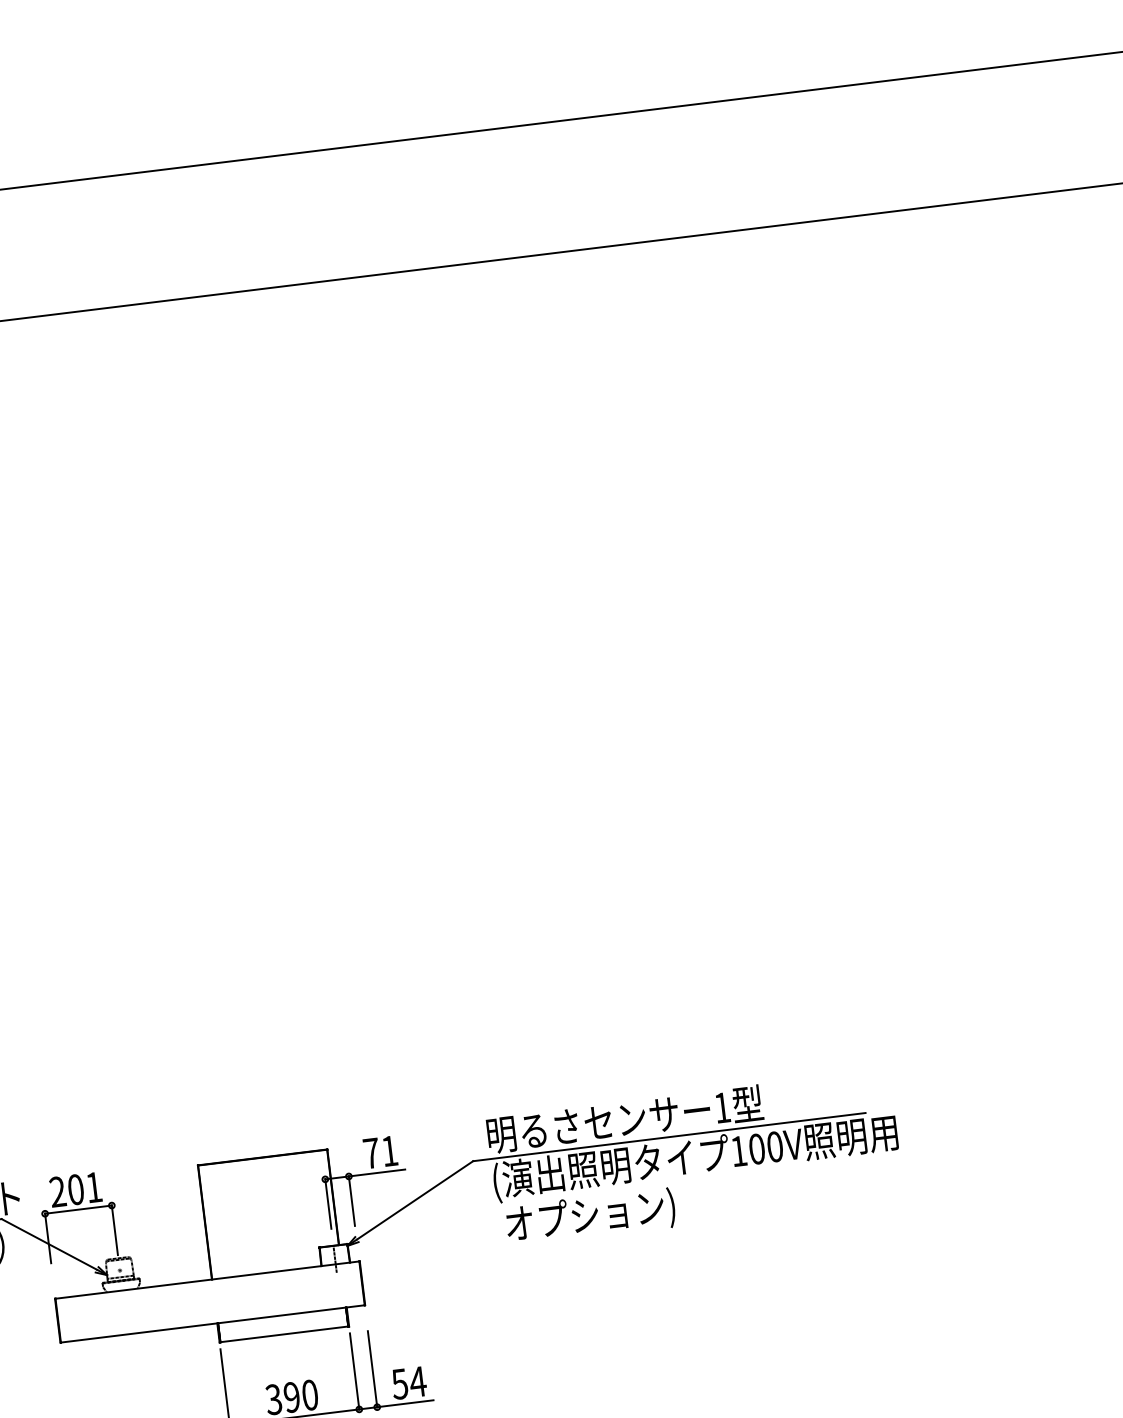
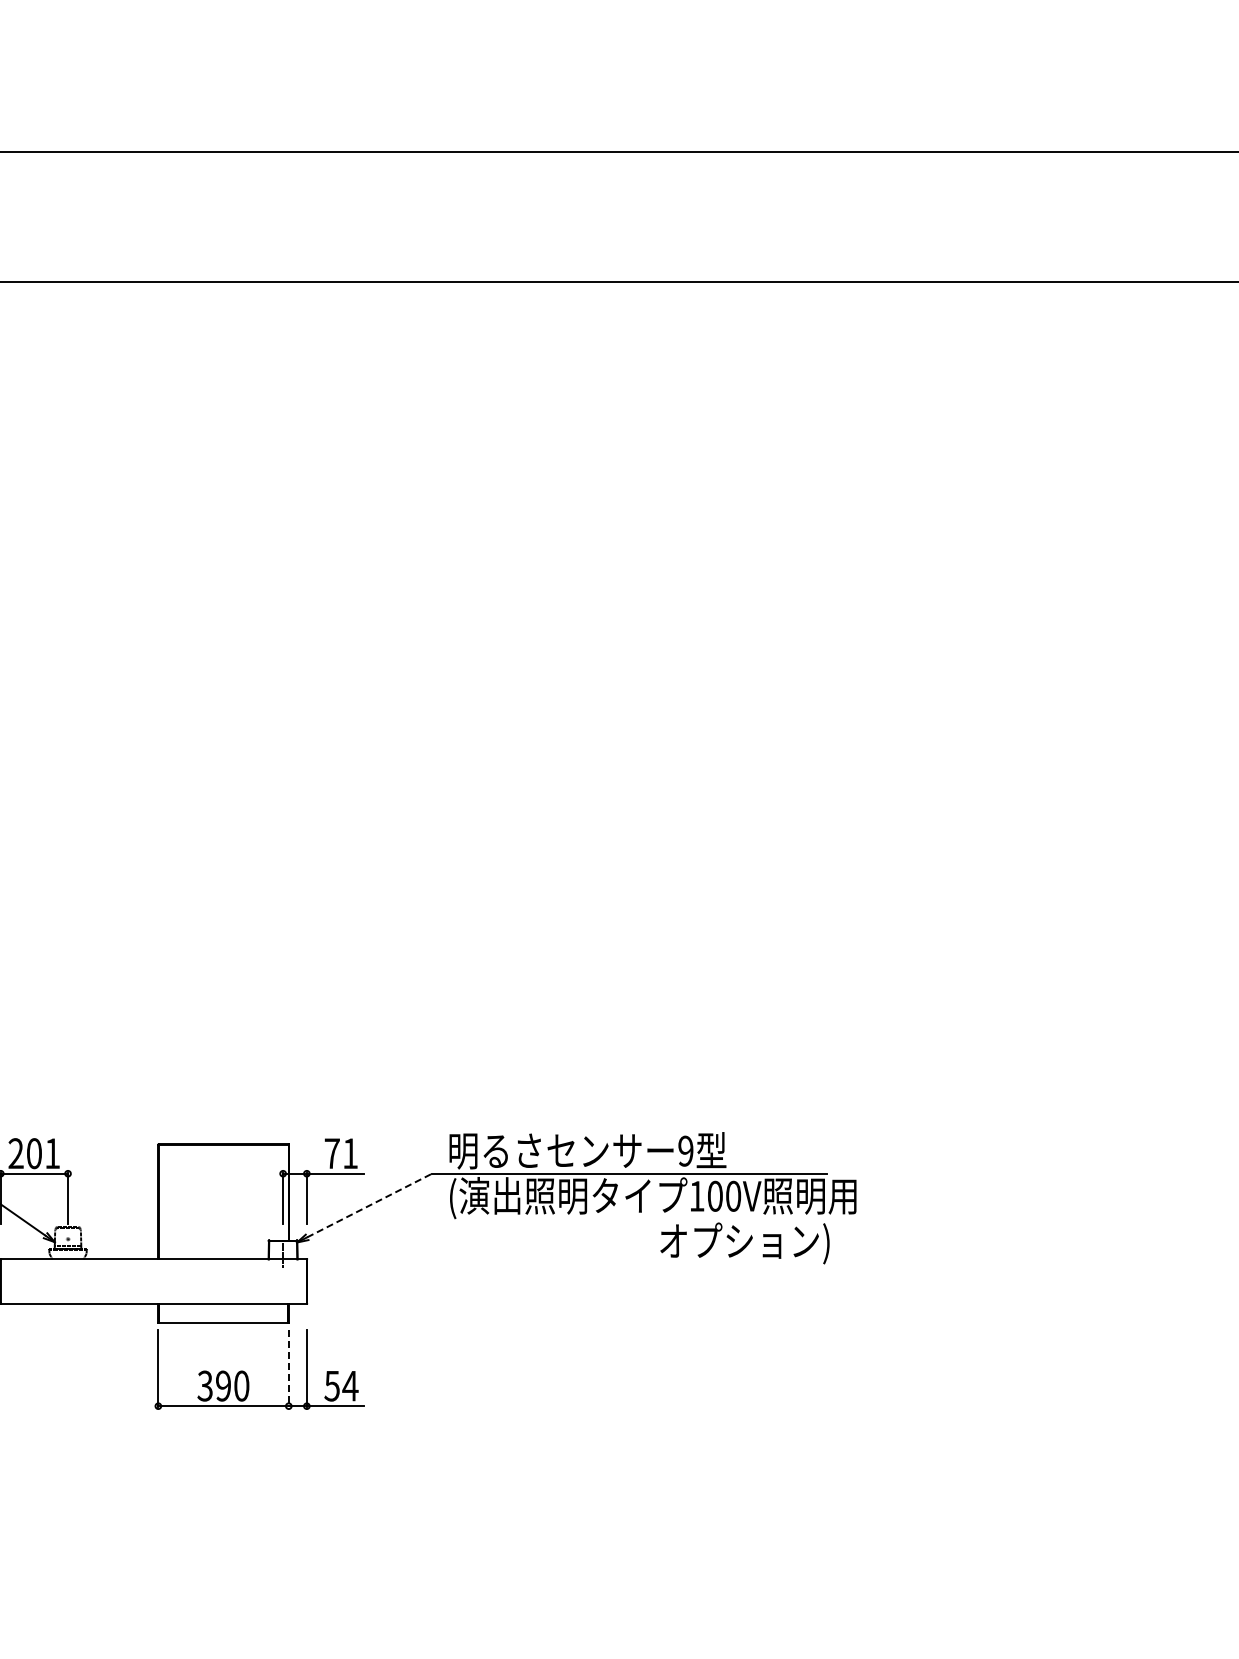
text: (721, 1107) -> (685, 1150), 1 -> 9
line: (415, 1200) -> (370, 1205), solid -> dashed
text: (590, 1217) -> (744, 1243), moved
line: (354, 1372) -> (288, 1368), solid -> dashed

